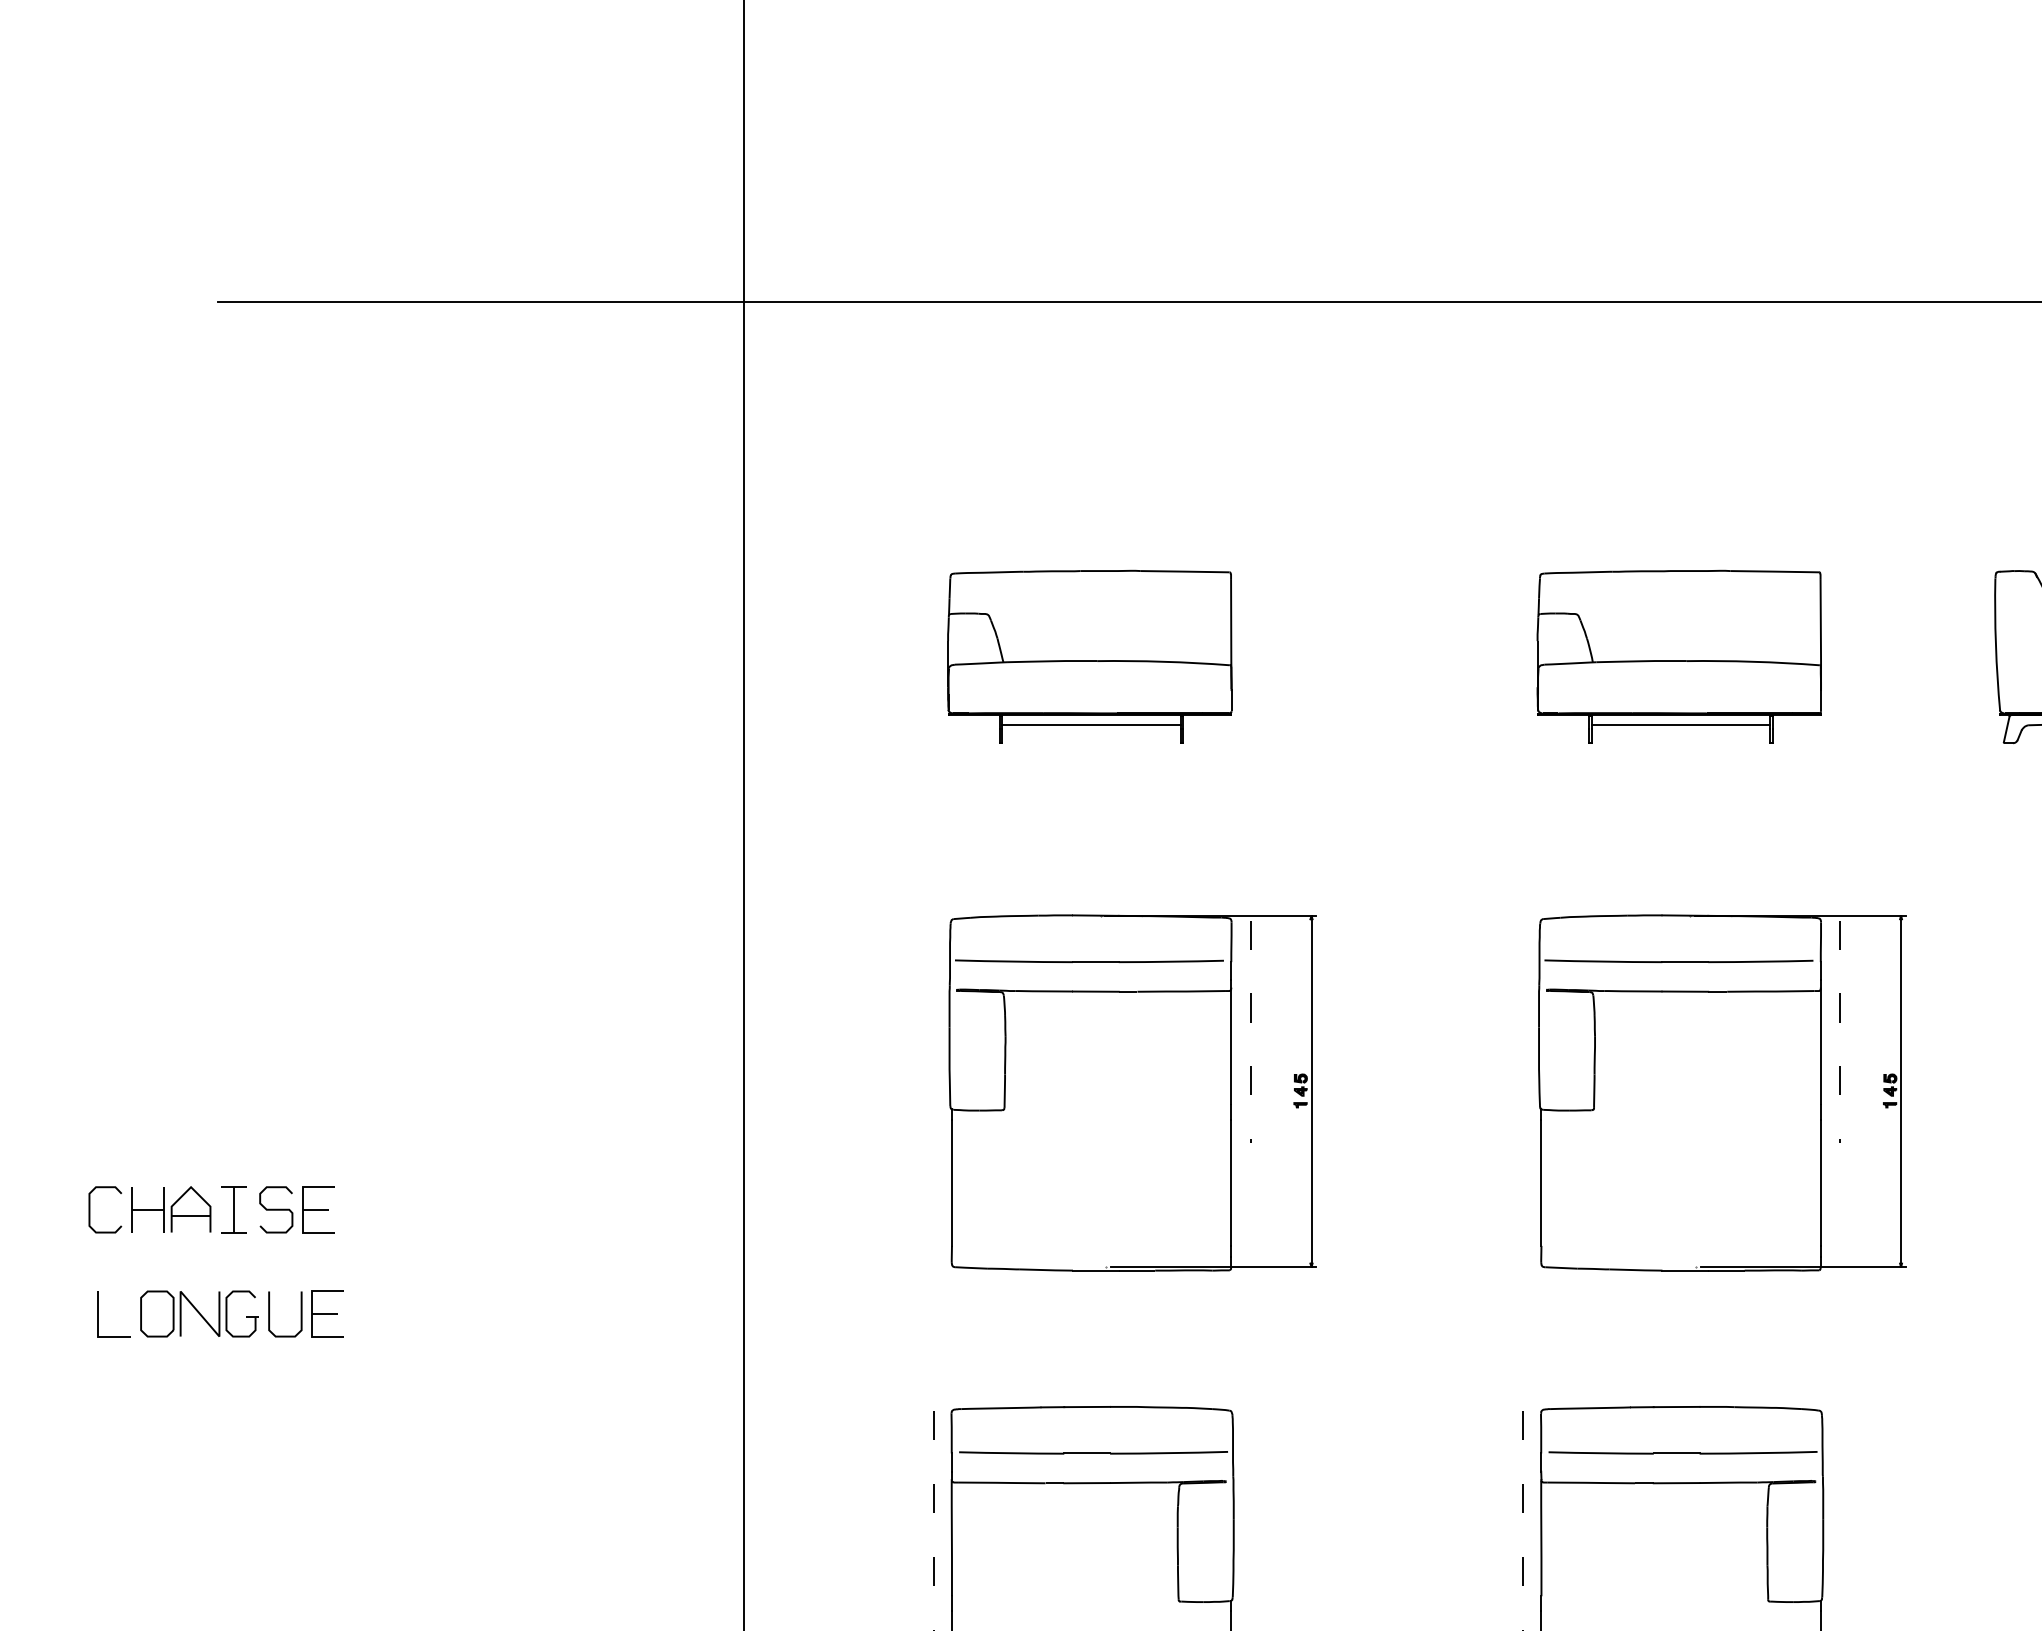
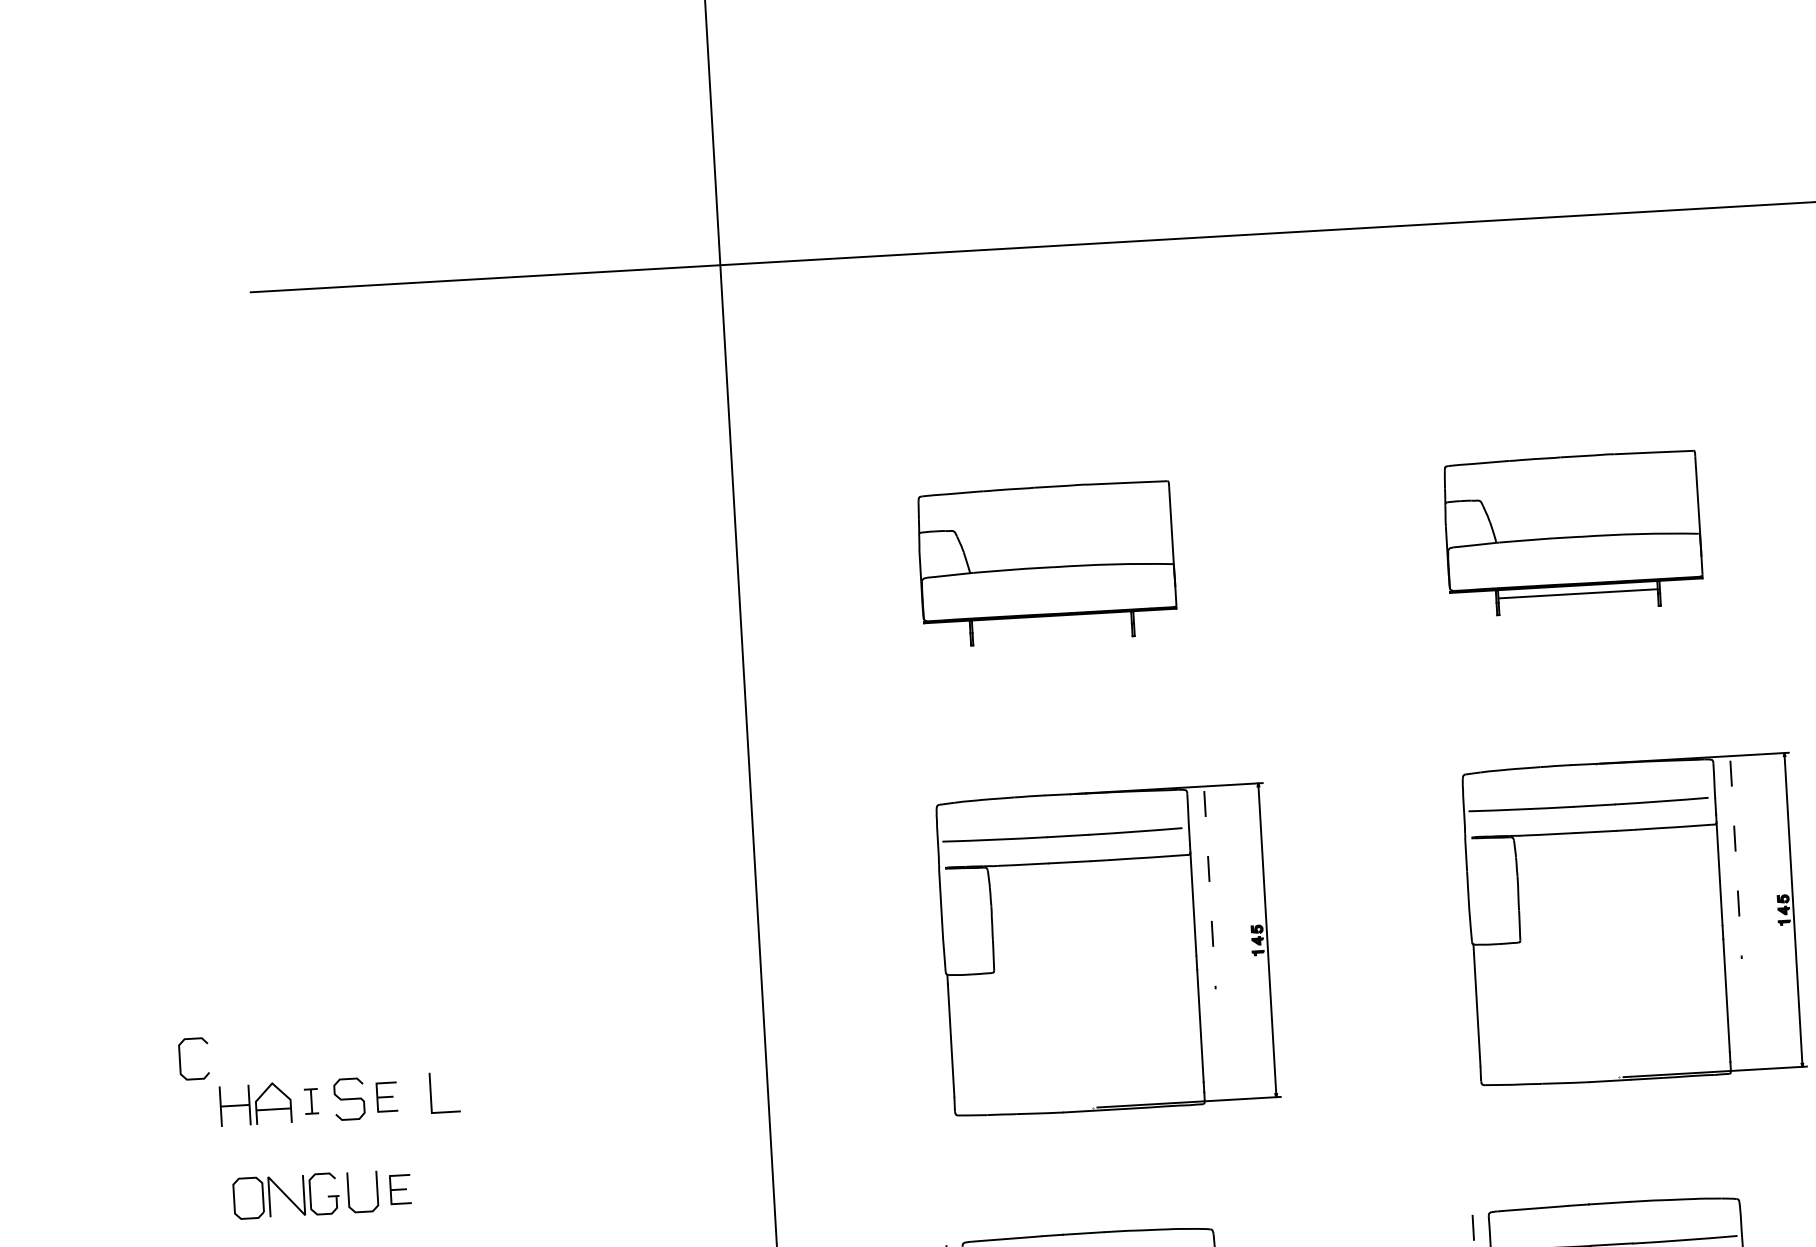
line: (1091, 724) -> (1052, 624), removed
curve: (90, 1209) -> (180, 1059), moved
part: (233, 1209) -> (311, 1101), size x0.6
part: (318, 1209) -> (387, 1096), size x0.7
part: (327, 1313) -> (400, 1189), size x0.7
line: (98, 1314) -> (430, 1093), moved

